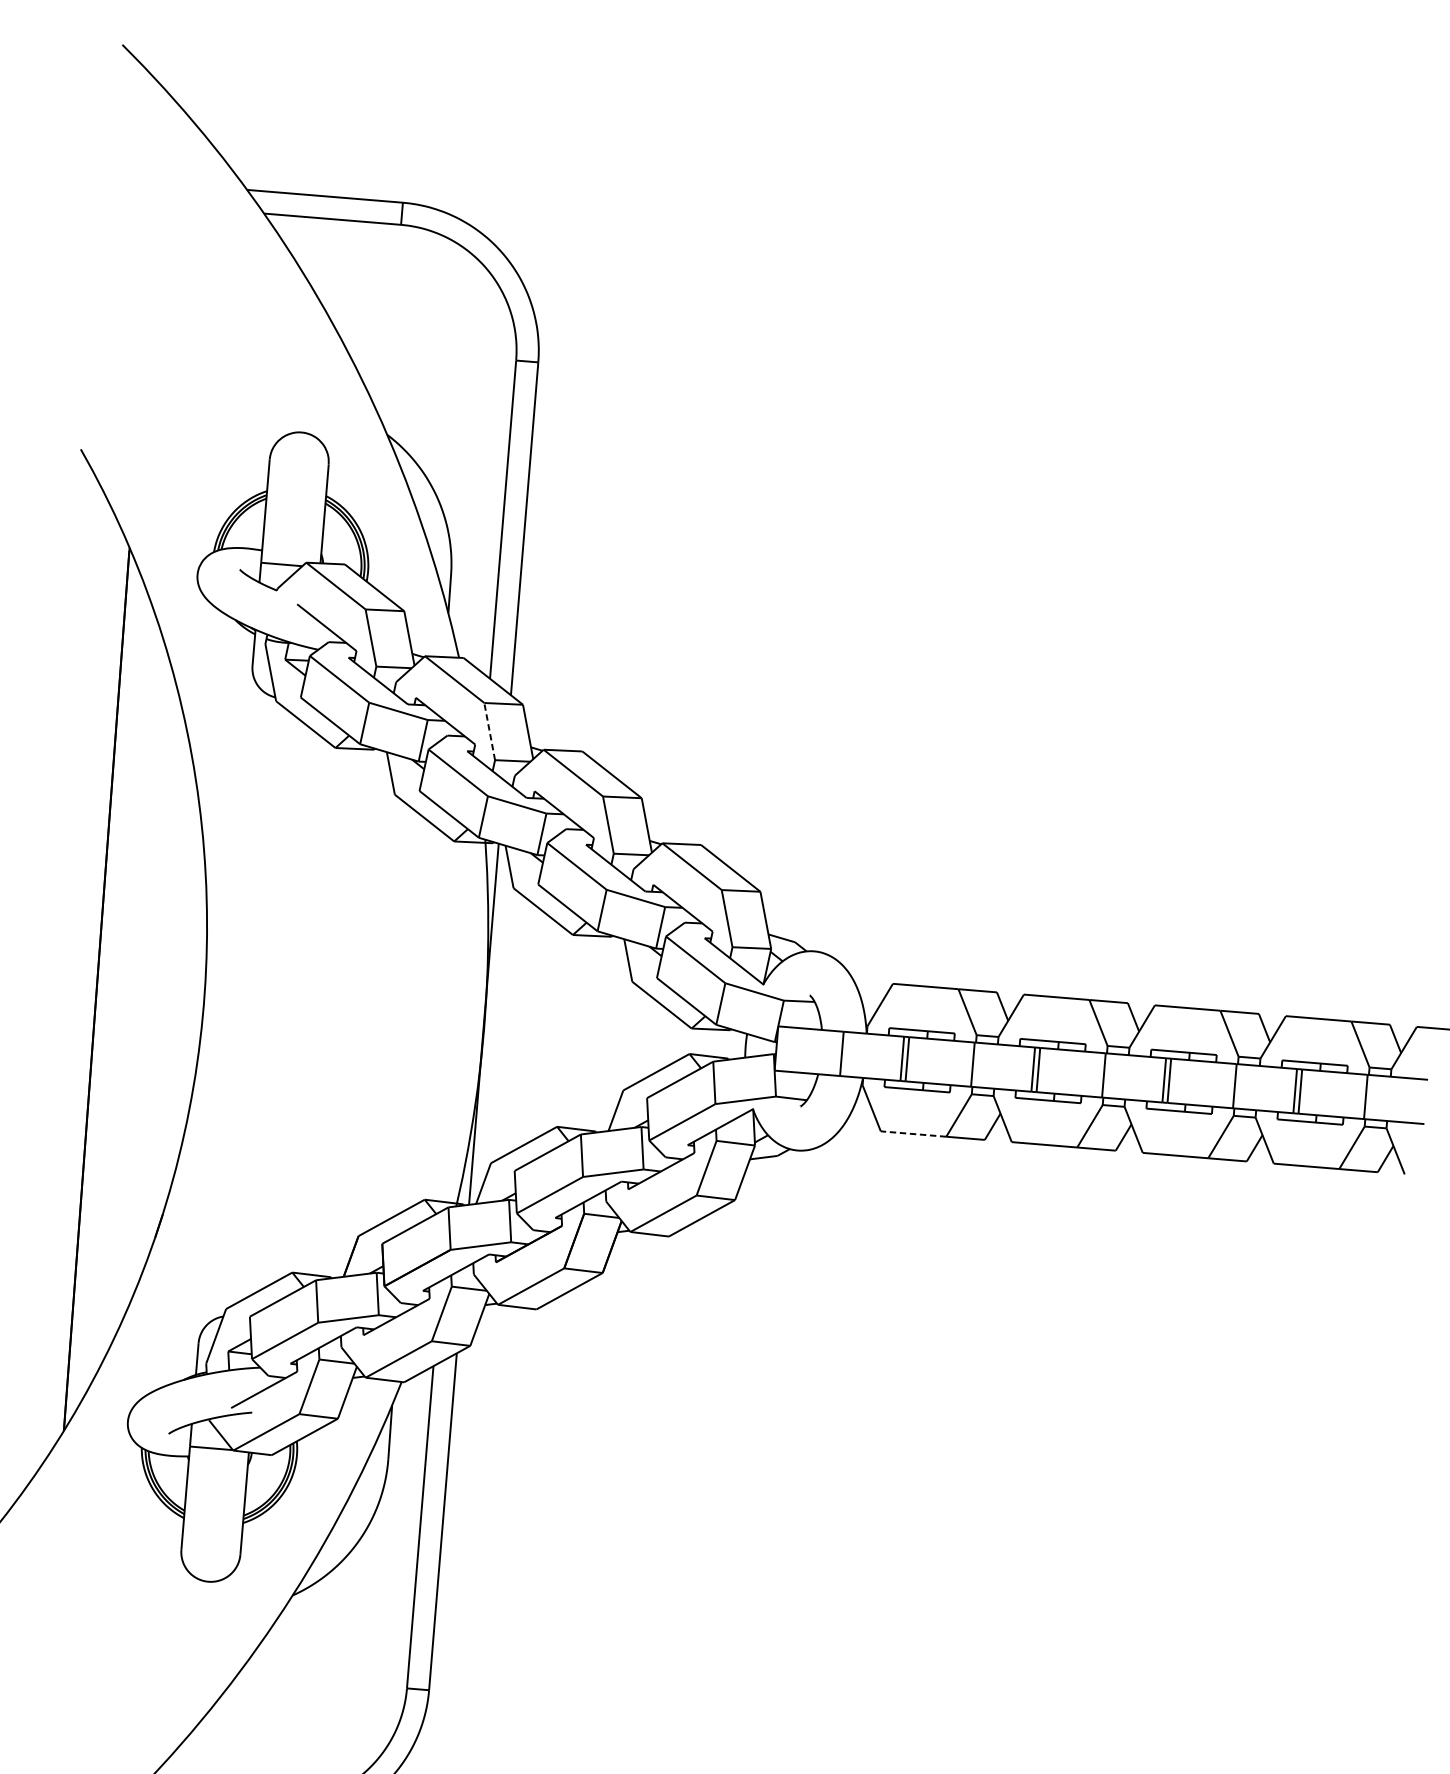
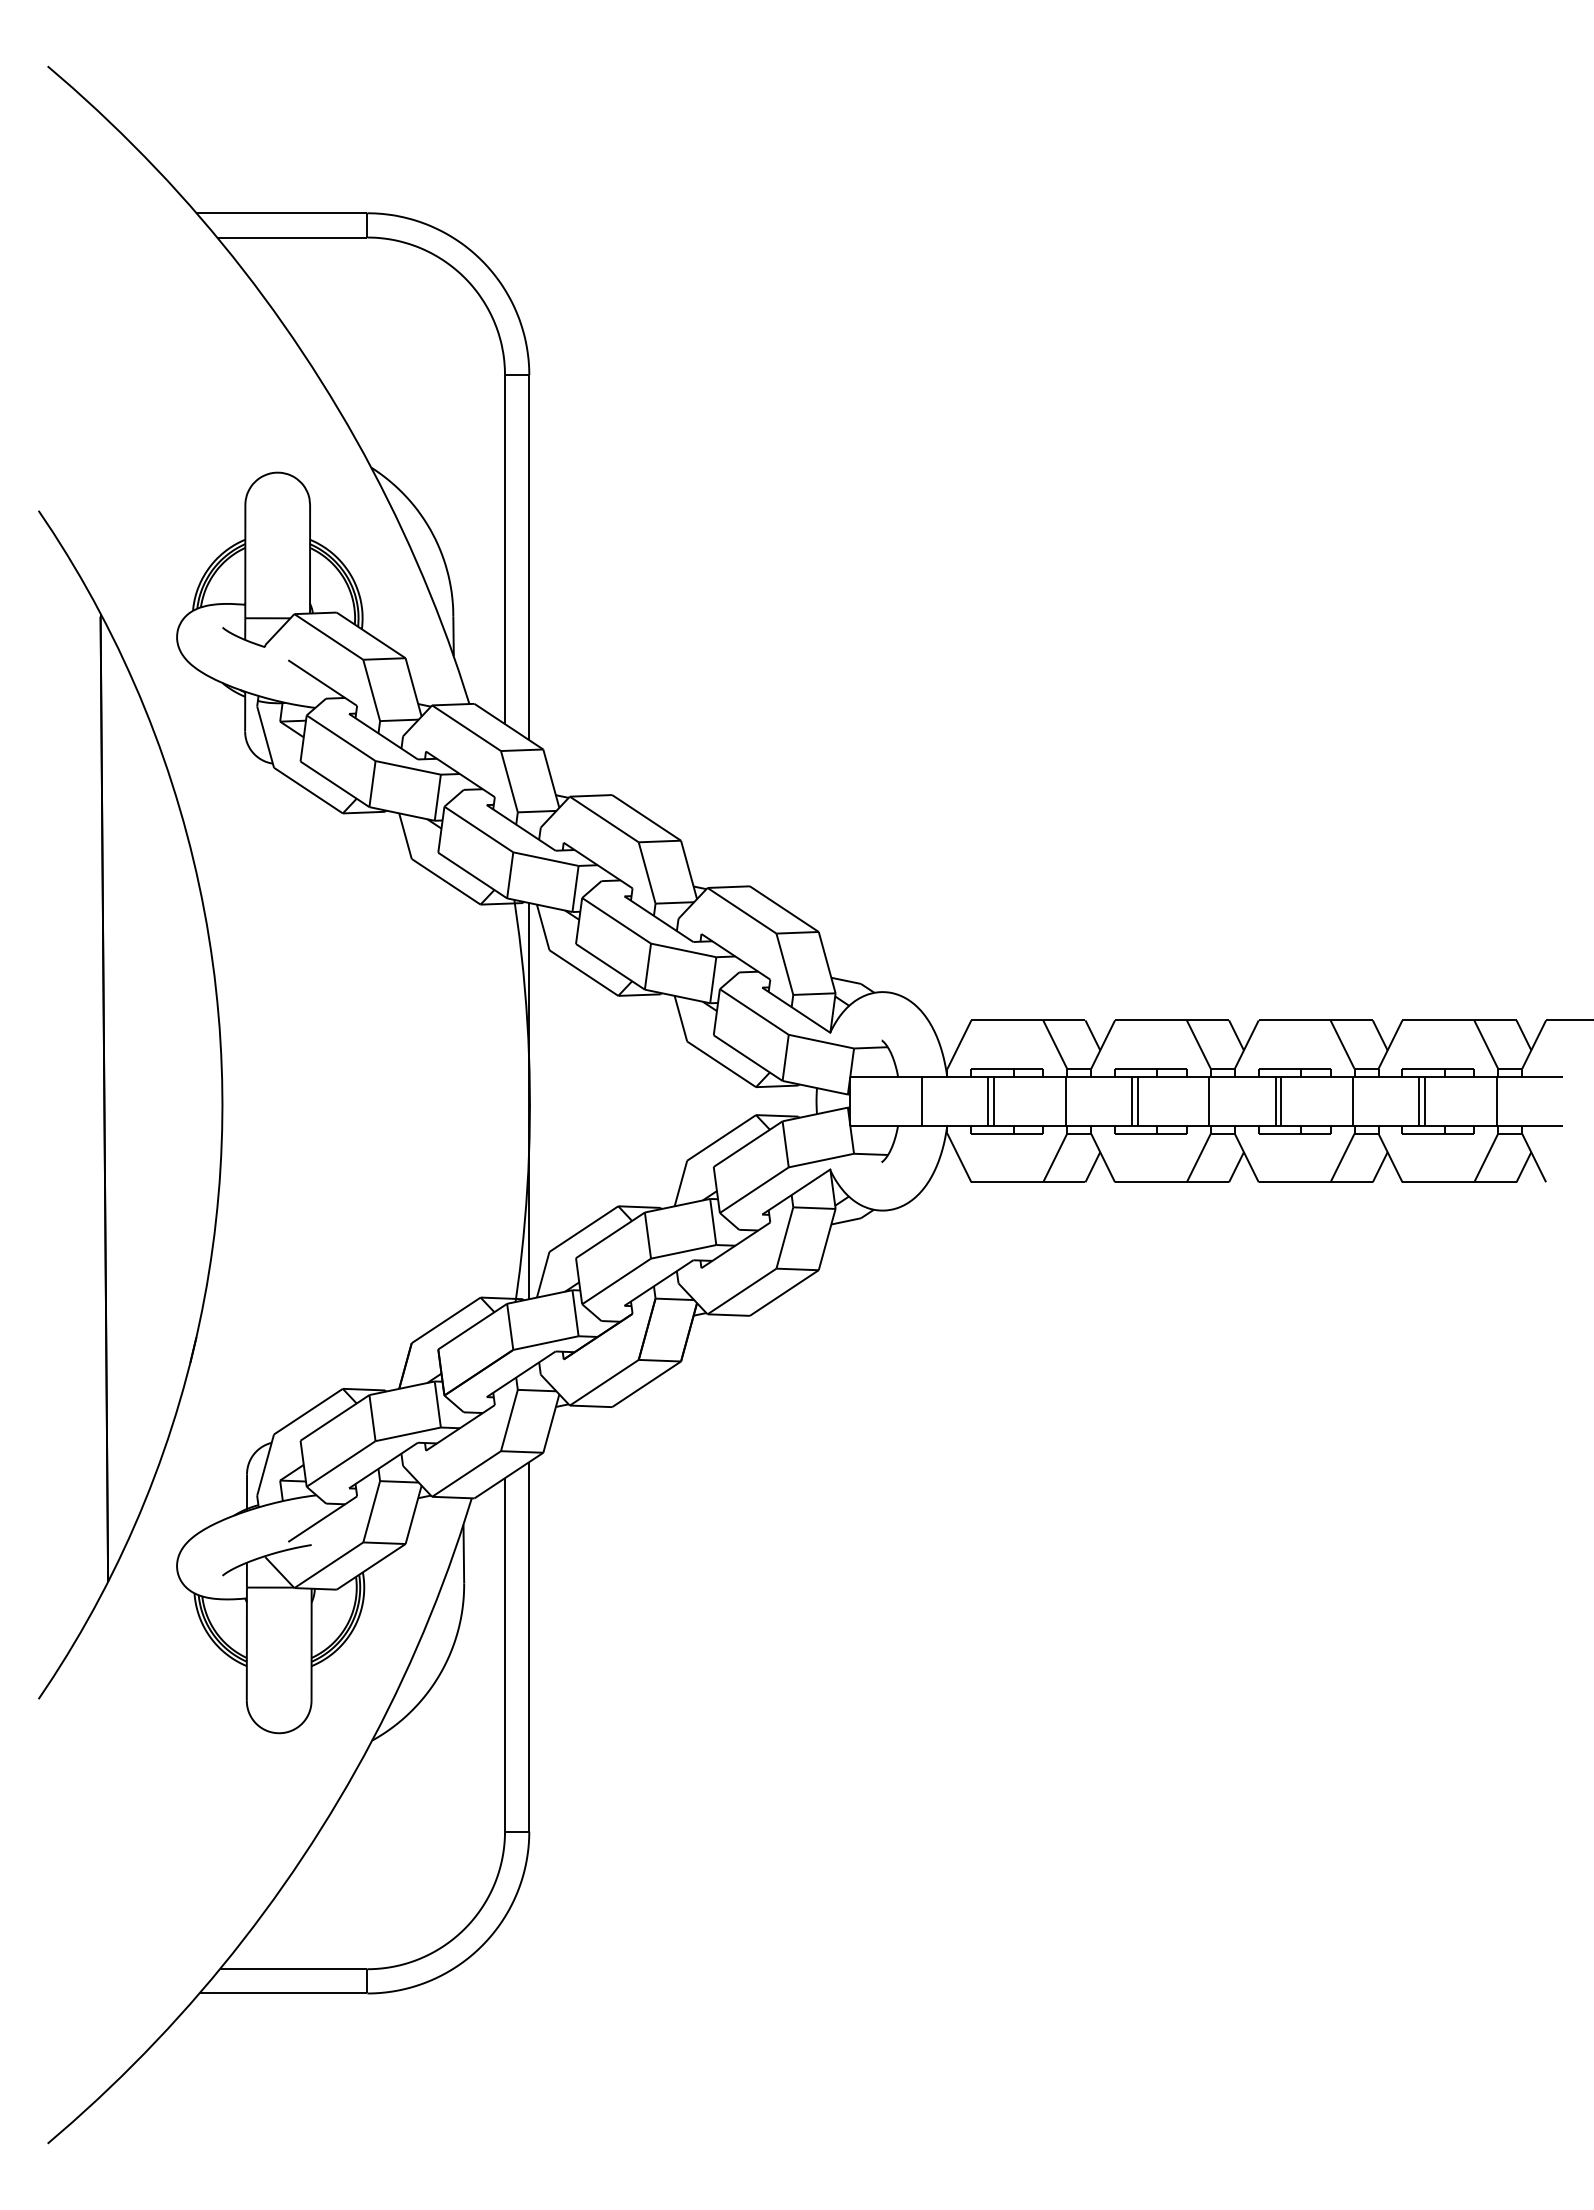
line: (489, 731) -> (509, 781), dashed -> solid
line: (913, 1134) -> (1007, 1182), dashed -> solid

